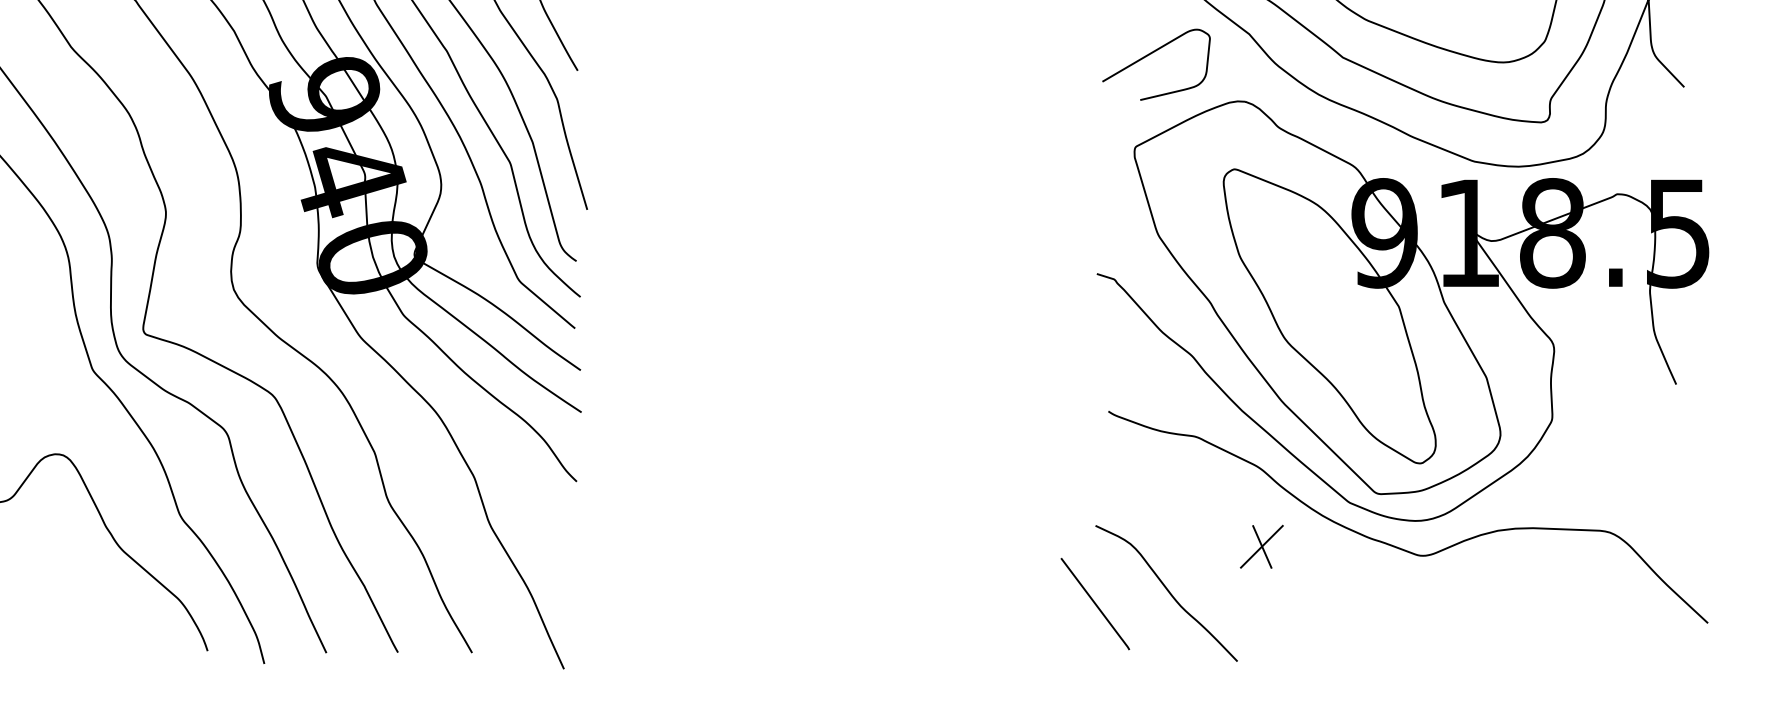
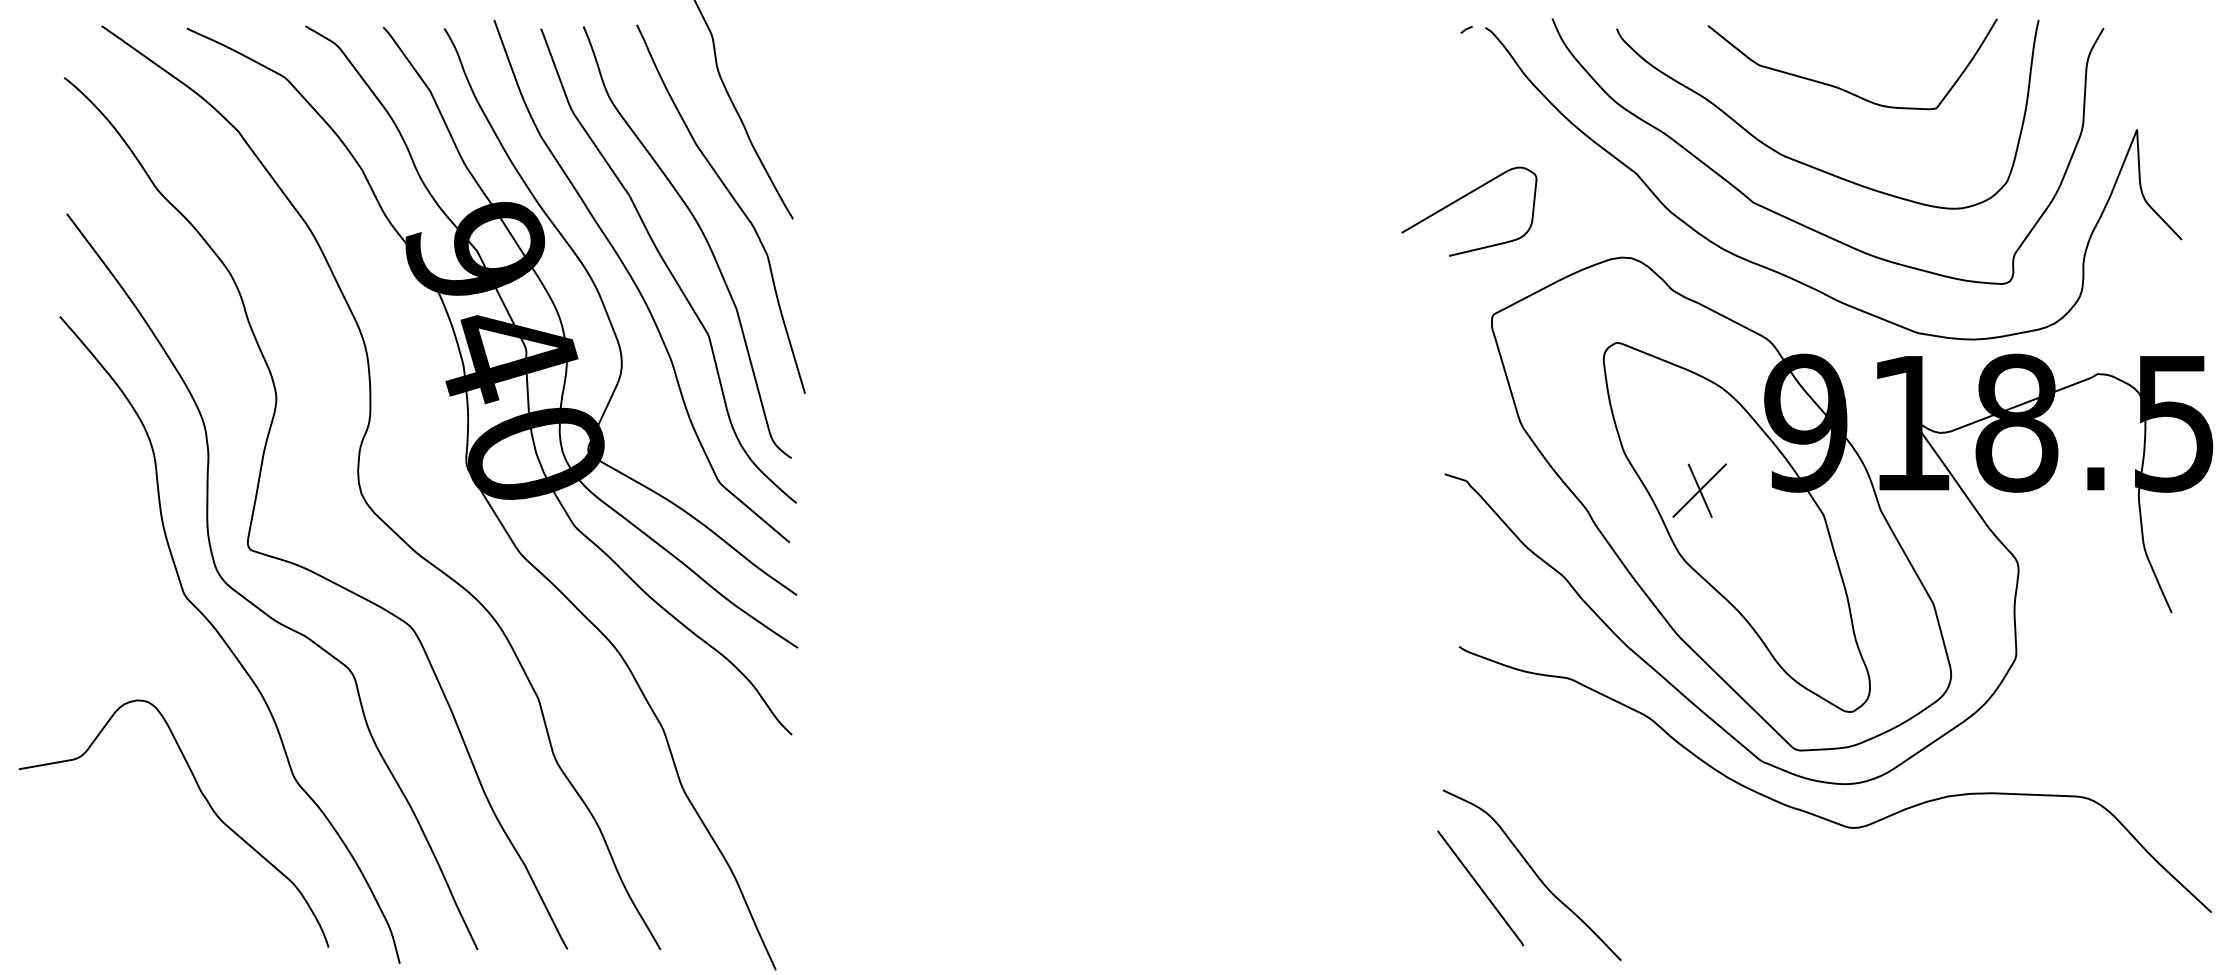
curve: (1150, 54) -> (1462, 198), moved
part: (1261, 546) -> (1699, 490), moved
line: (1095, 604) -> (1480, 888), moved

